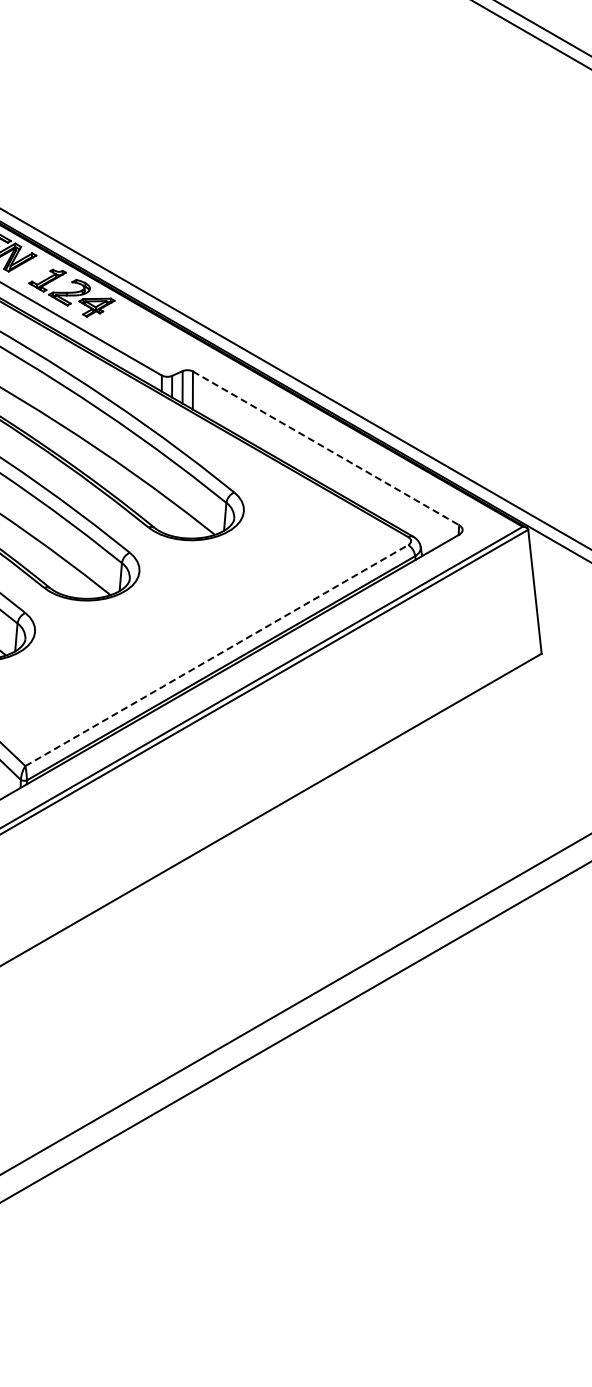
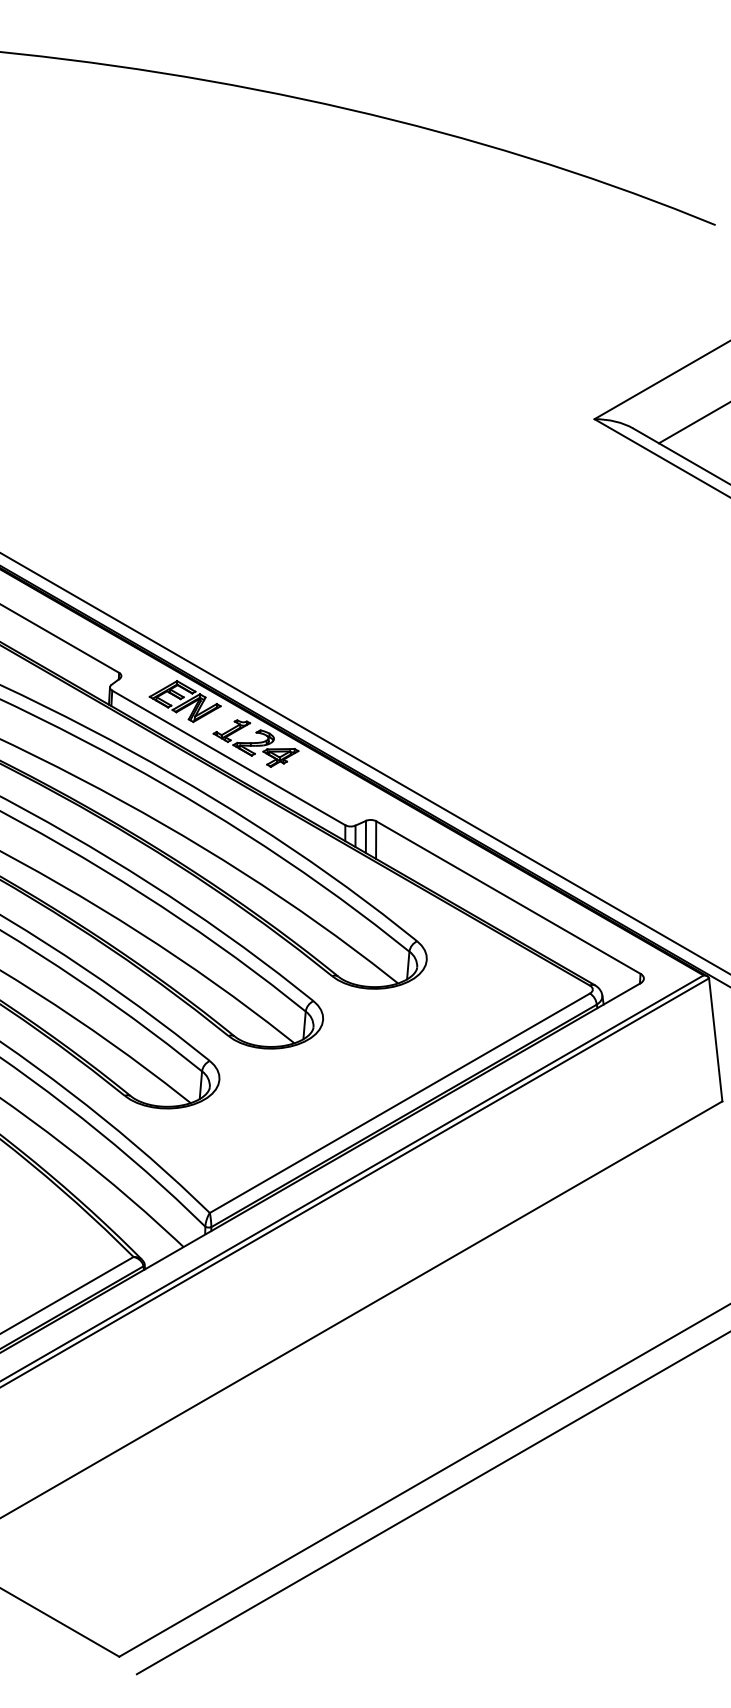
line: (326, 448) -> (508, 897), dashed -> solid
line: (217, 655) -> (400, 1103), dashed -> solid

